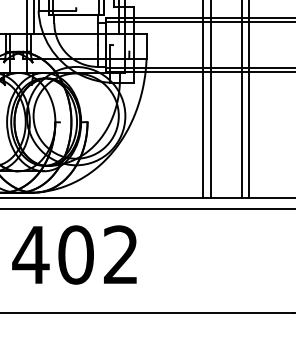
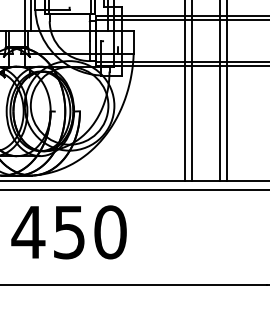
text: (98, 254) -> (89, 231), 402 -> 450

